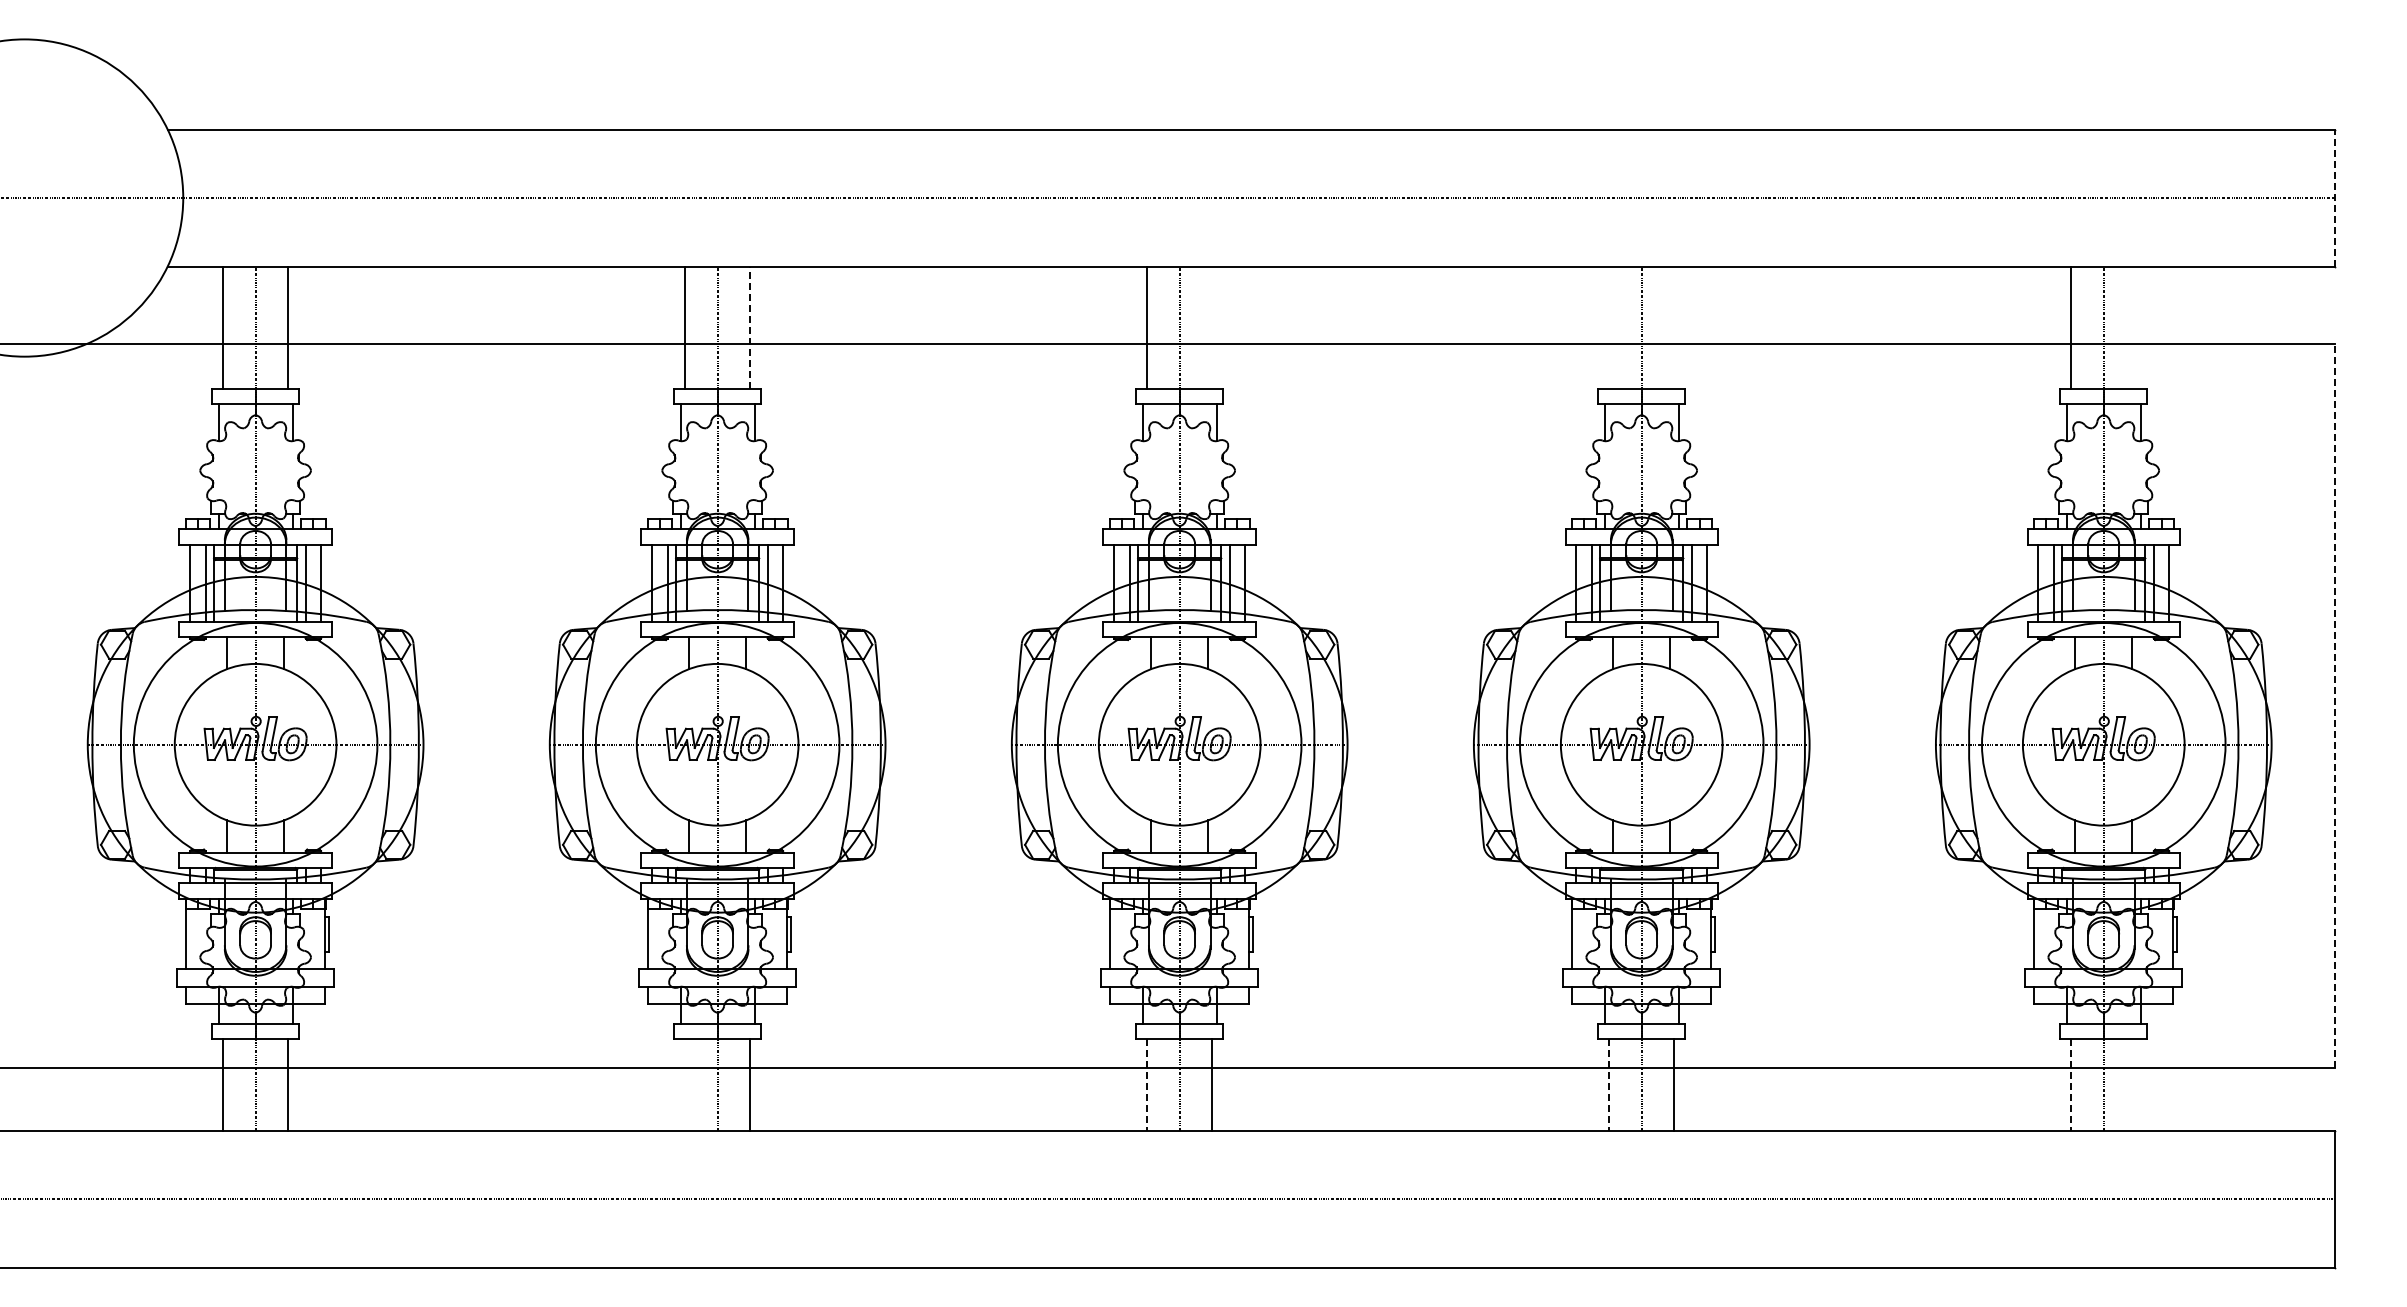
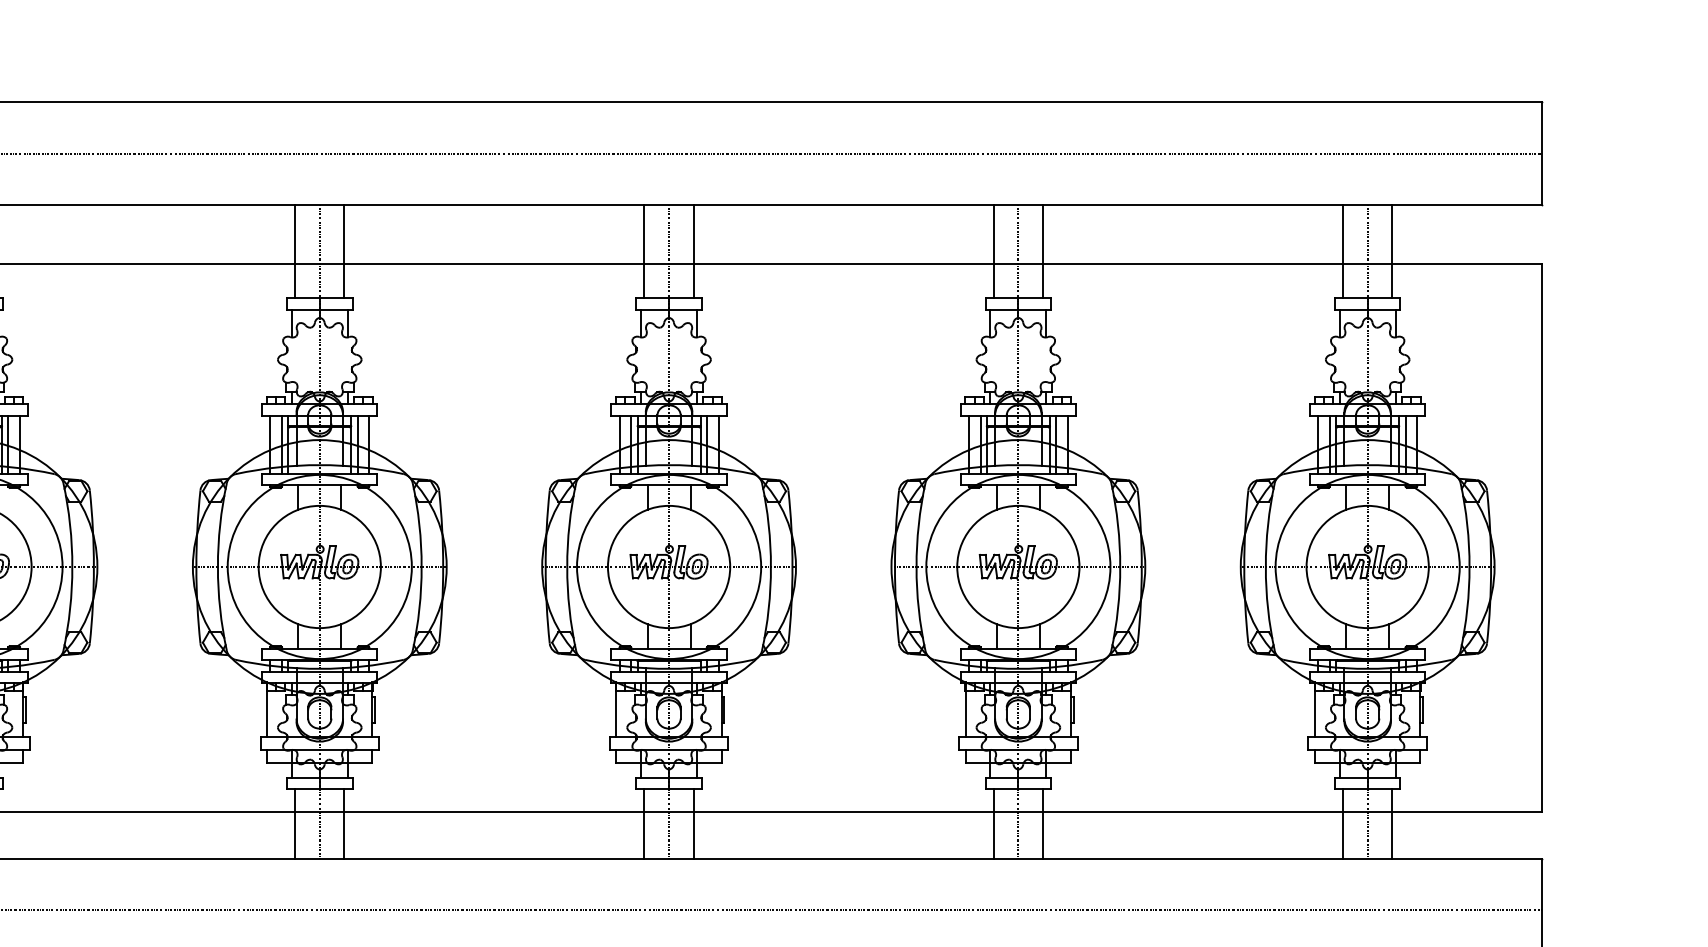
line: (2334, 197) -> (1542, 153), dashed -> solid
line: (750, 327) -> (344, 251), dashed -> solid
line: (1212, 327) -> (693, 251), added
line: (1609, 327) -> (994, 251), added
line: (1674, 327) -> (1043, 251), added
line: (2136, 327) -> (1392, 251), added
line: (2334, 706) -> (1542, 538), dashed -> solid
line: (685, 1084) -> (295, 823), added
line: (1147, 1084) -> (644, 823), dashed -> solid
line: (1609, 1084) -> (994, 823), dashed -> solid
line: (2071, 1084) -> (1343, 823), dashed -> solid
line: (2136, 1084) -> (1392, 823), added

